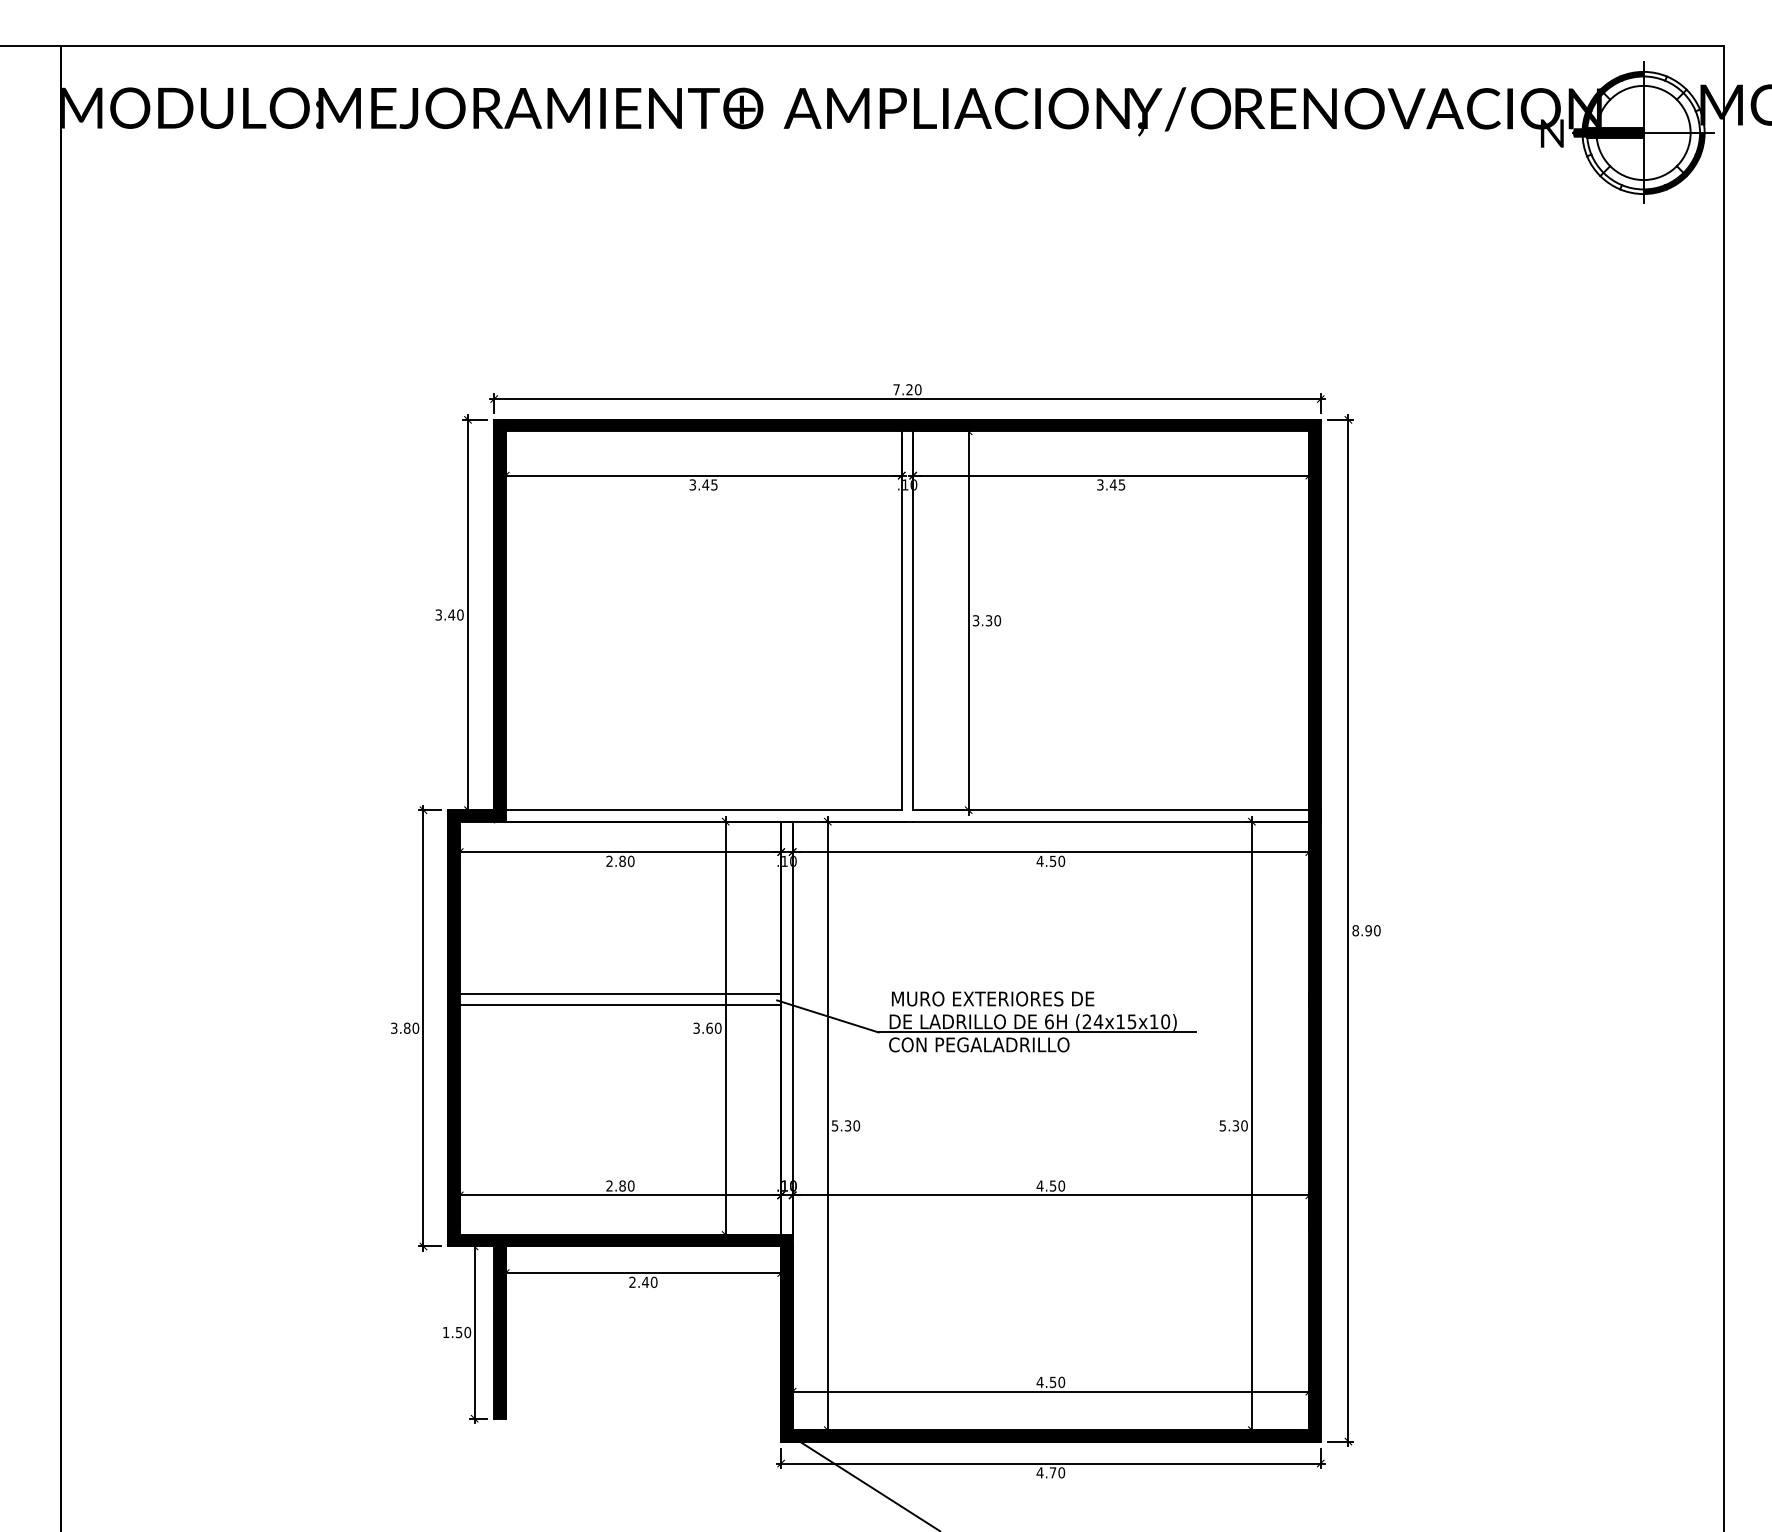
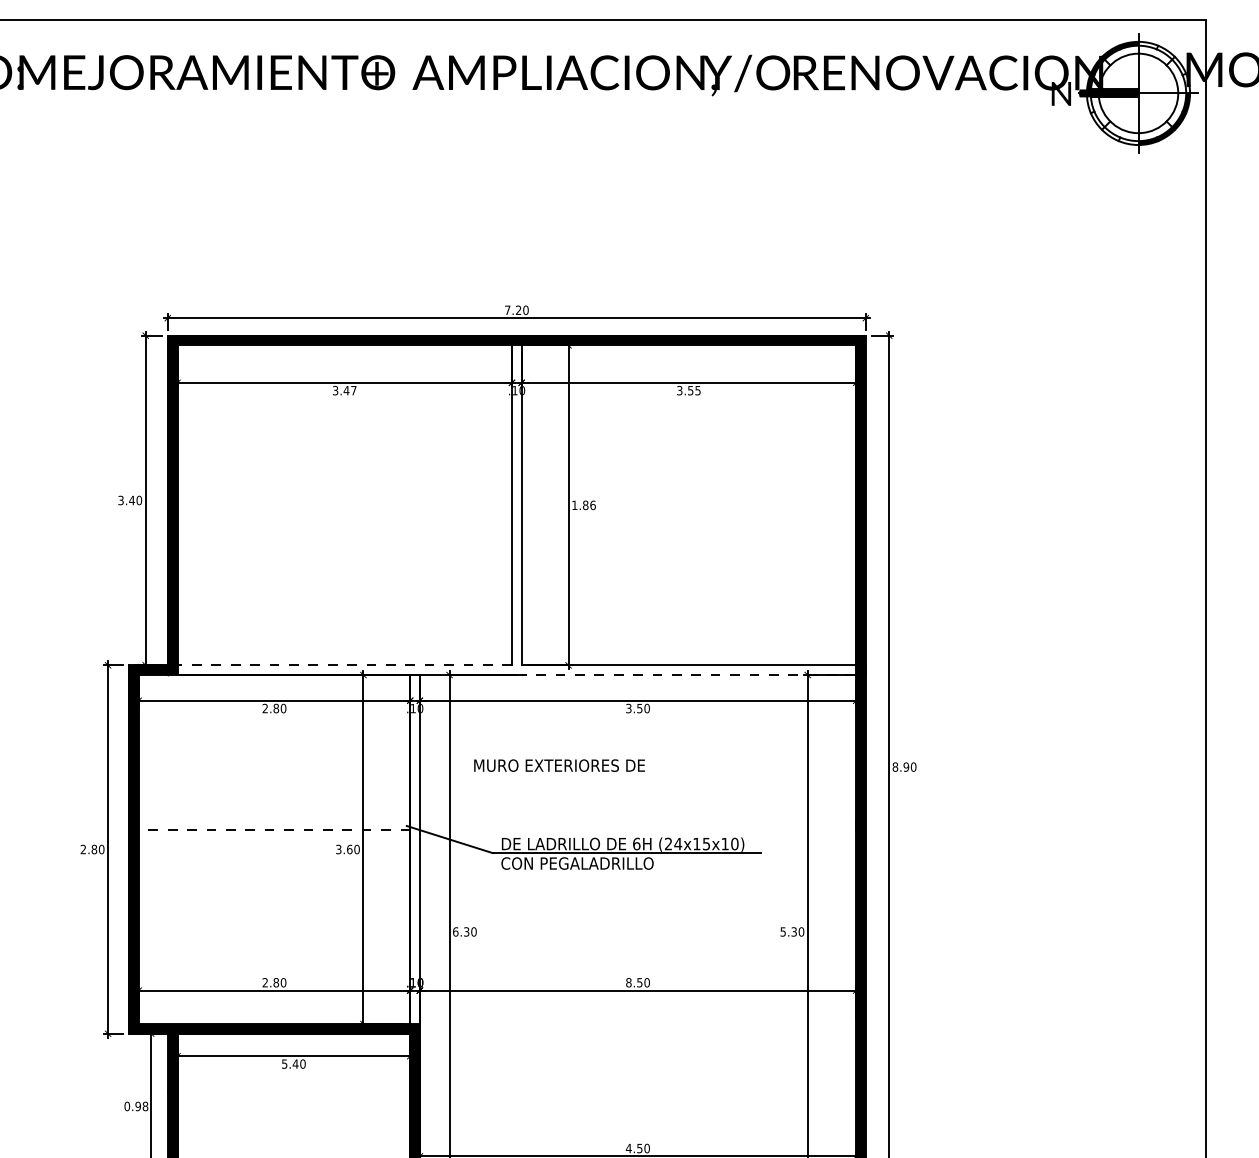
text: (714, 484) -> (353, 390), 3.45 -> 3.47
text: (1112, 484) -> (690, 390), 3.45 -> 3.55
text: (986, 620) -> (583, 505), 3.30 -> 1.86
line: (674, 810) -> (320, 665), solid -> dashed
line: (1110, 821) -> (688, 674), solid -> dashed
text: (1039, 861) -> (628, 708), 4.50 -> 3.50
line: (620, 993) -> (274, 820), removed
text: (993, 998) -> (559, 765), moved
line: (620, 1005) -> (274, 830), solid -> dashed
text: (394, 1028) -> (83, 849), 3.80 -> 2.80
text: (834, 1125) -> (455, 931), 5.30 -> 6.30
text: (1039, 1185) -> (628, 982), 4.50 -> 8.50
text: (632, 1281) -> (284, 1063), 2.40 -> 5.40
text: (456, 1332) -> (136, 1106), 1.50 -> 0.98

